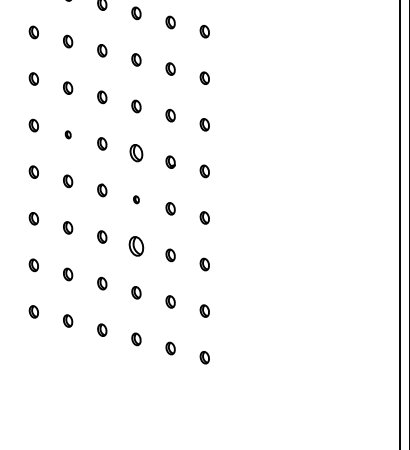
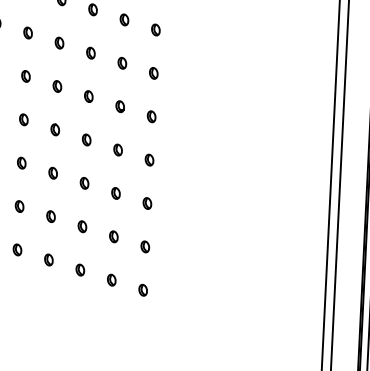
part: (68, 134) -> (26, 76), size x1.67
part: (136, 152) -> (88, 96), size x0.71
part: (136, 199) -> (86, 139), size x1.67
part: (136, 245) -> (84, 182), size x0.62

